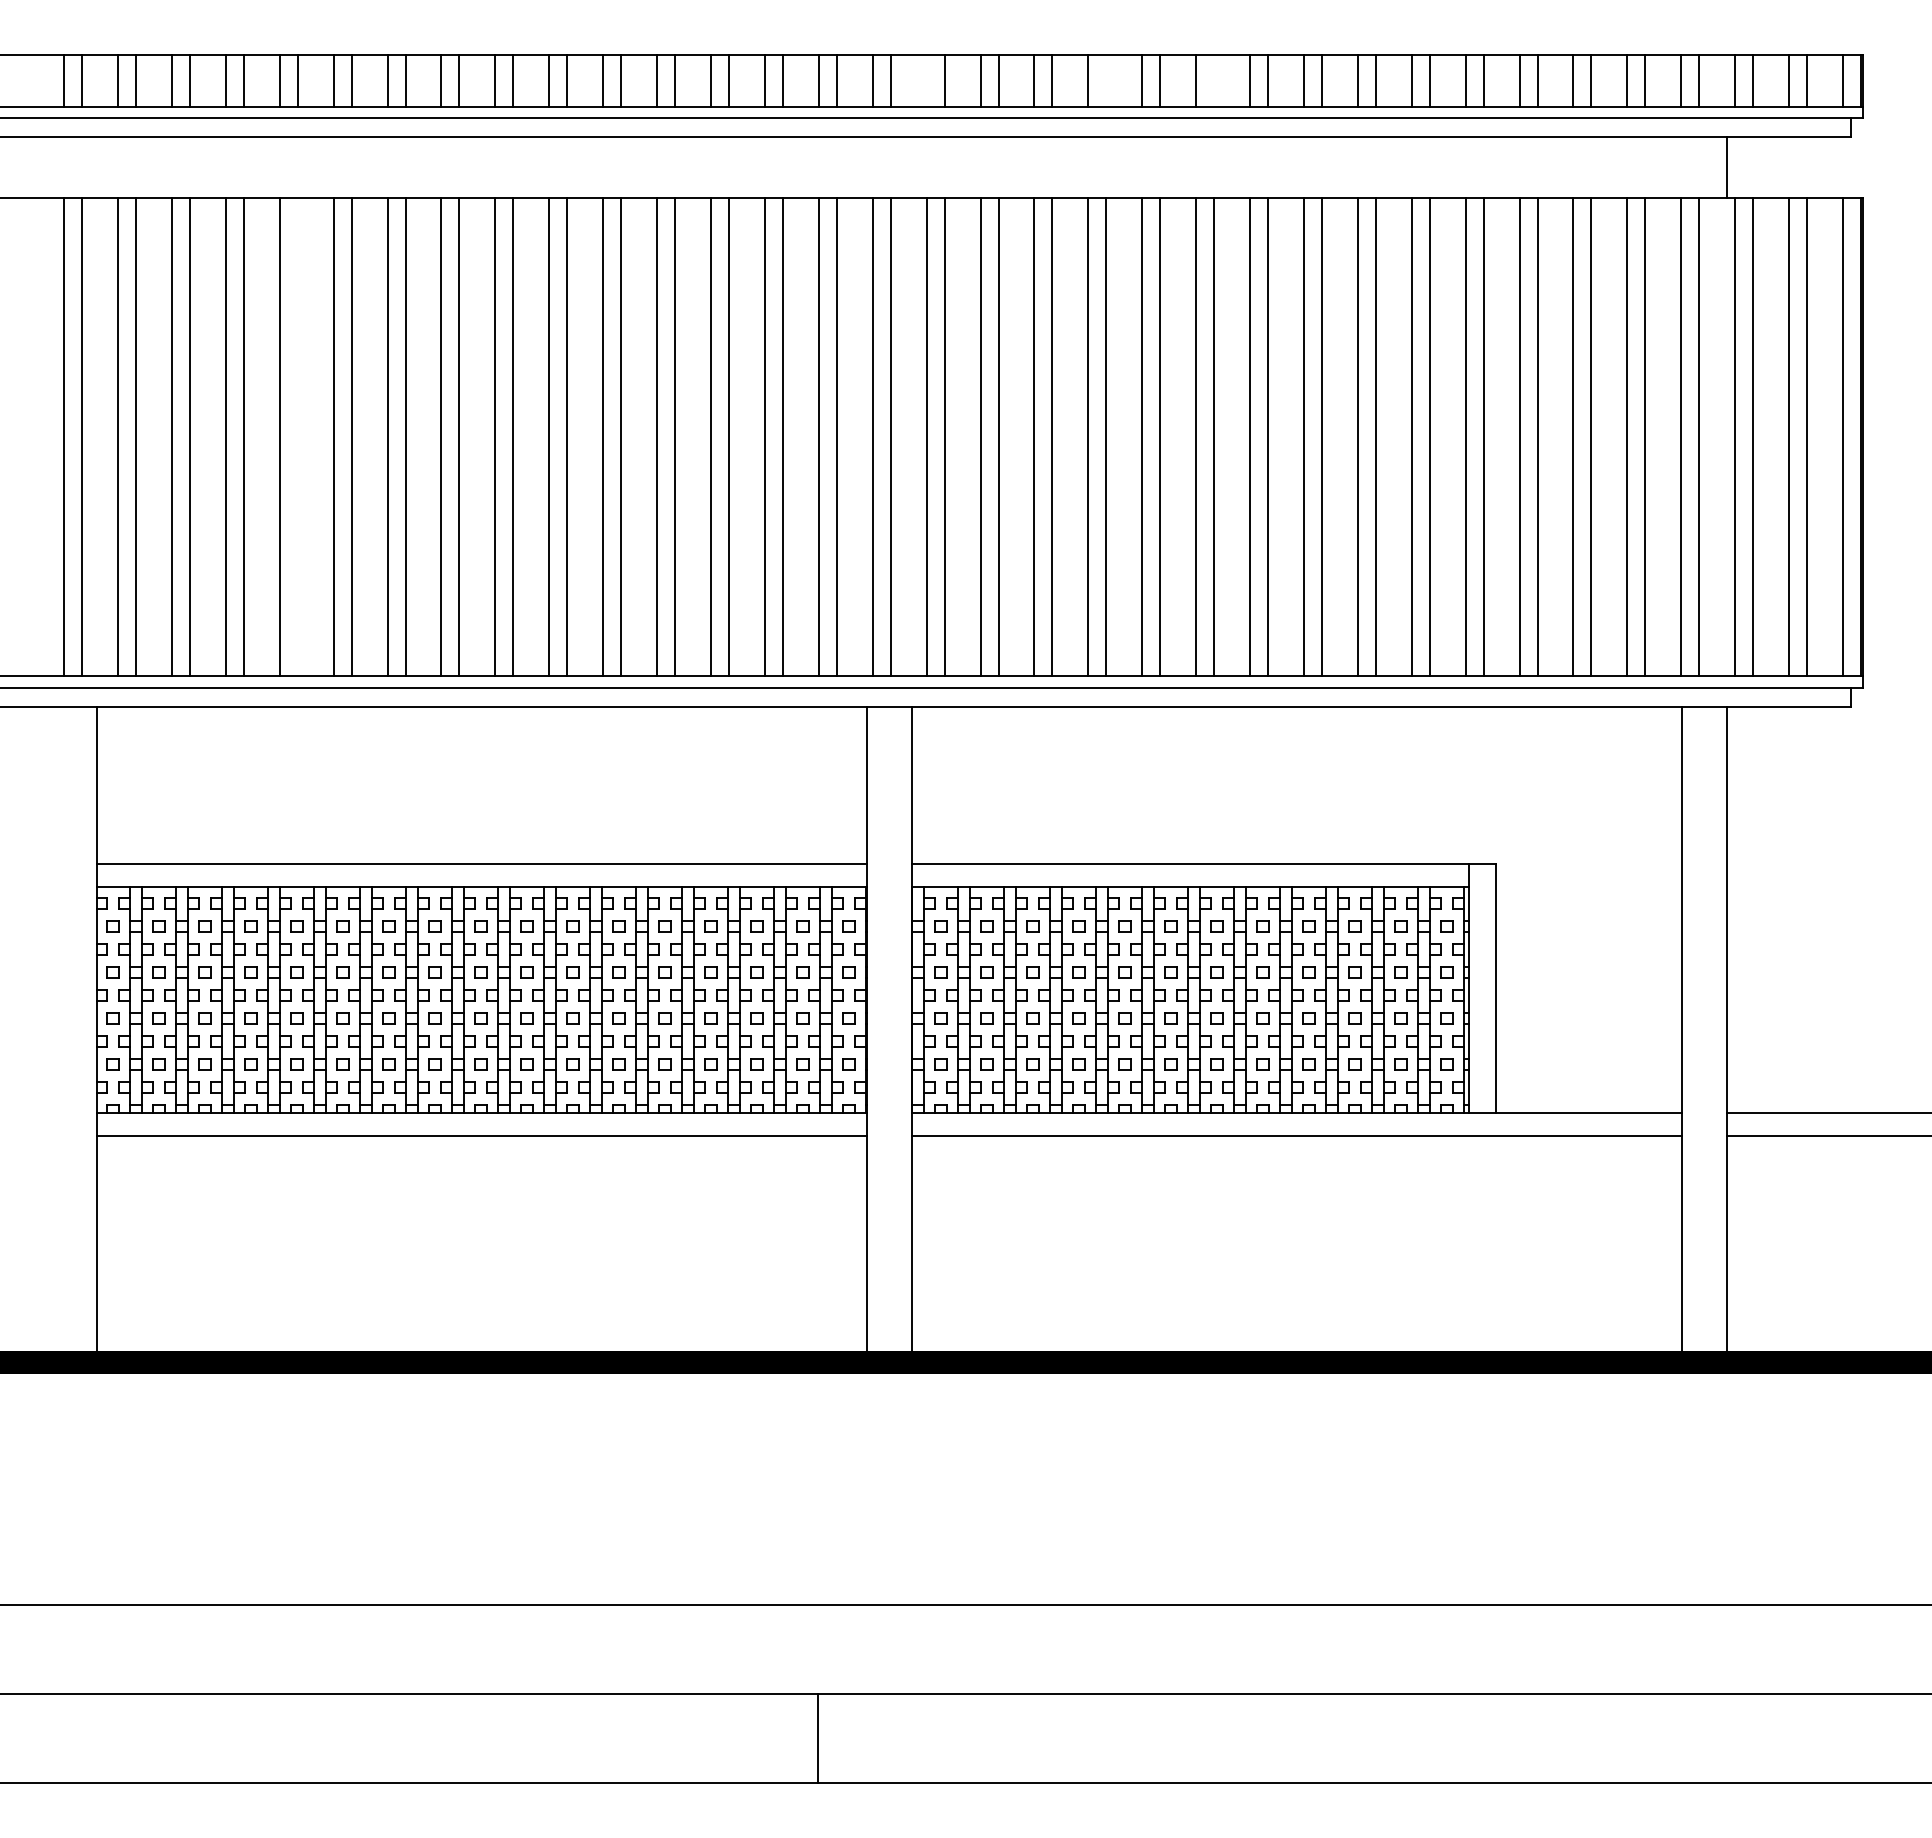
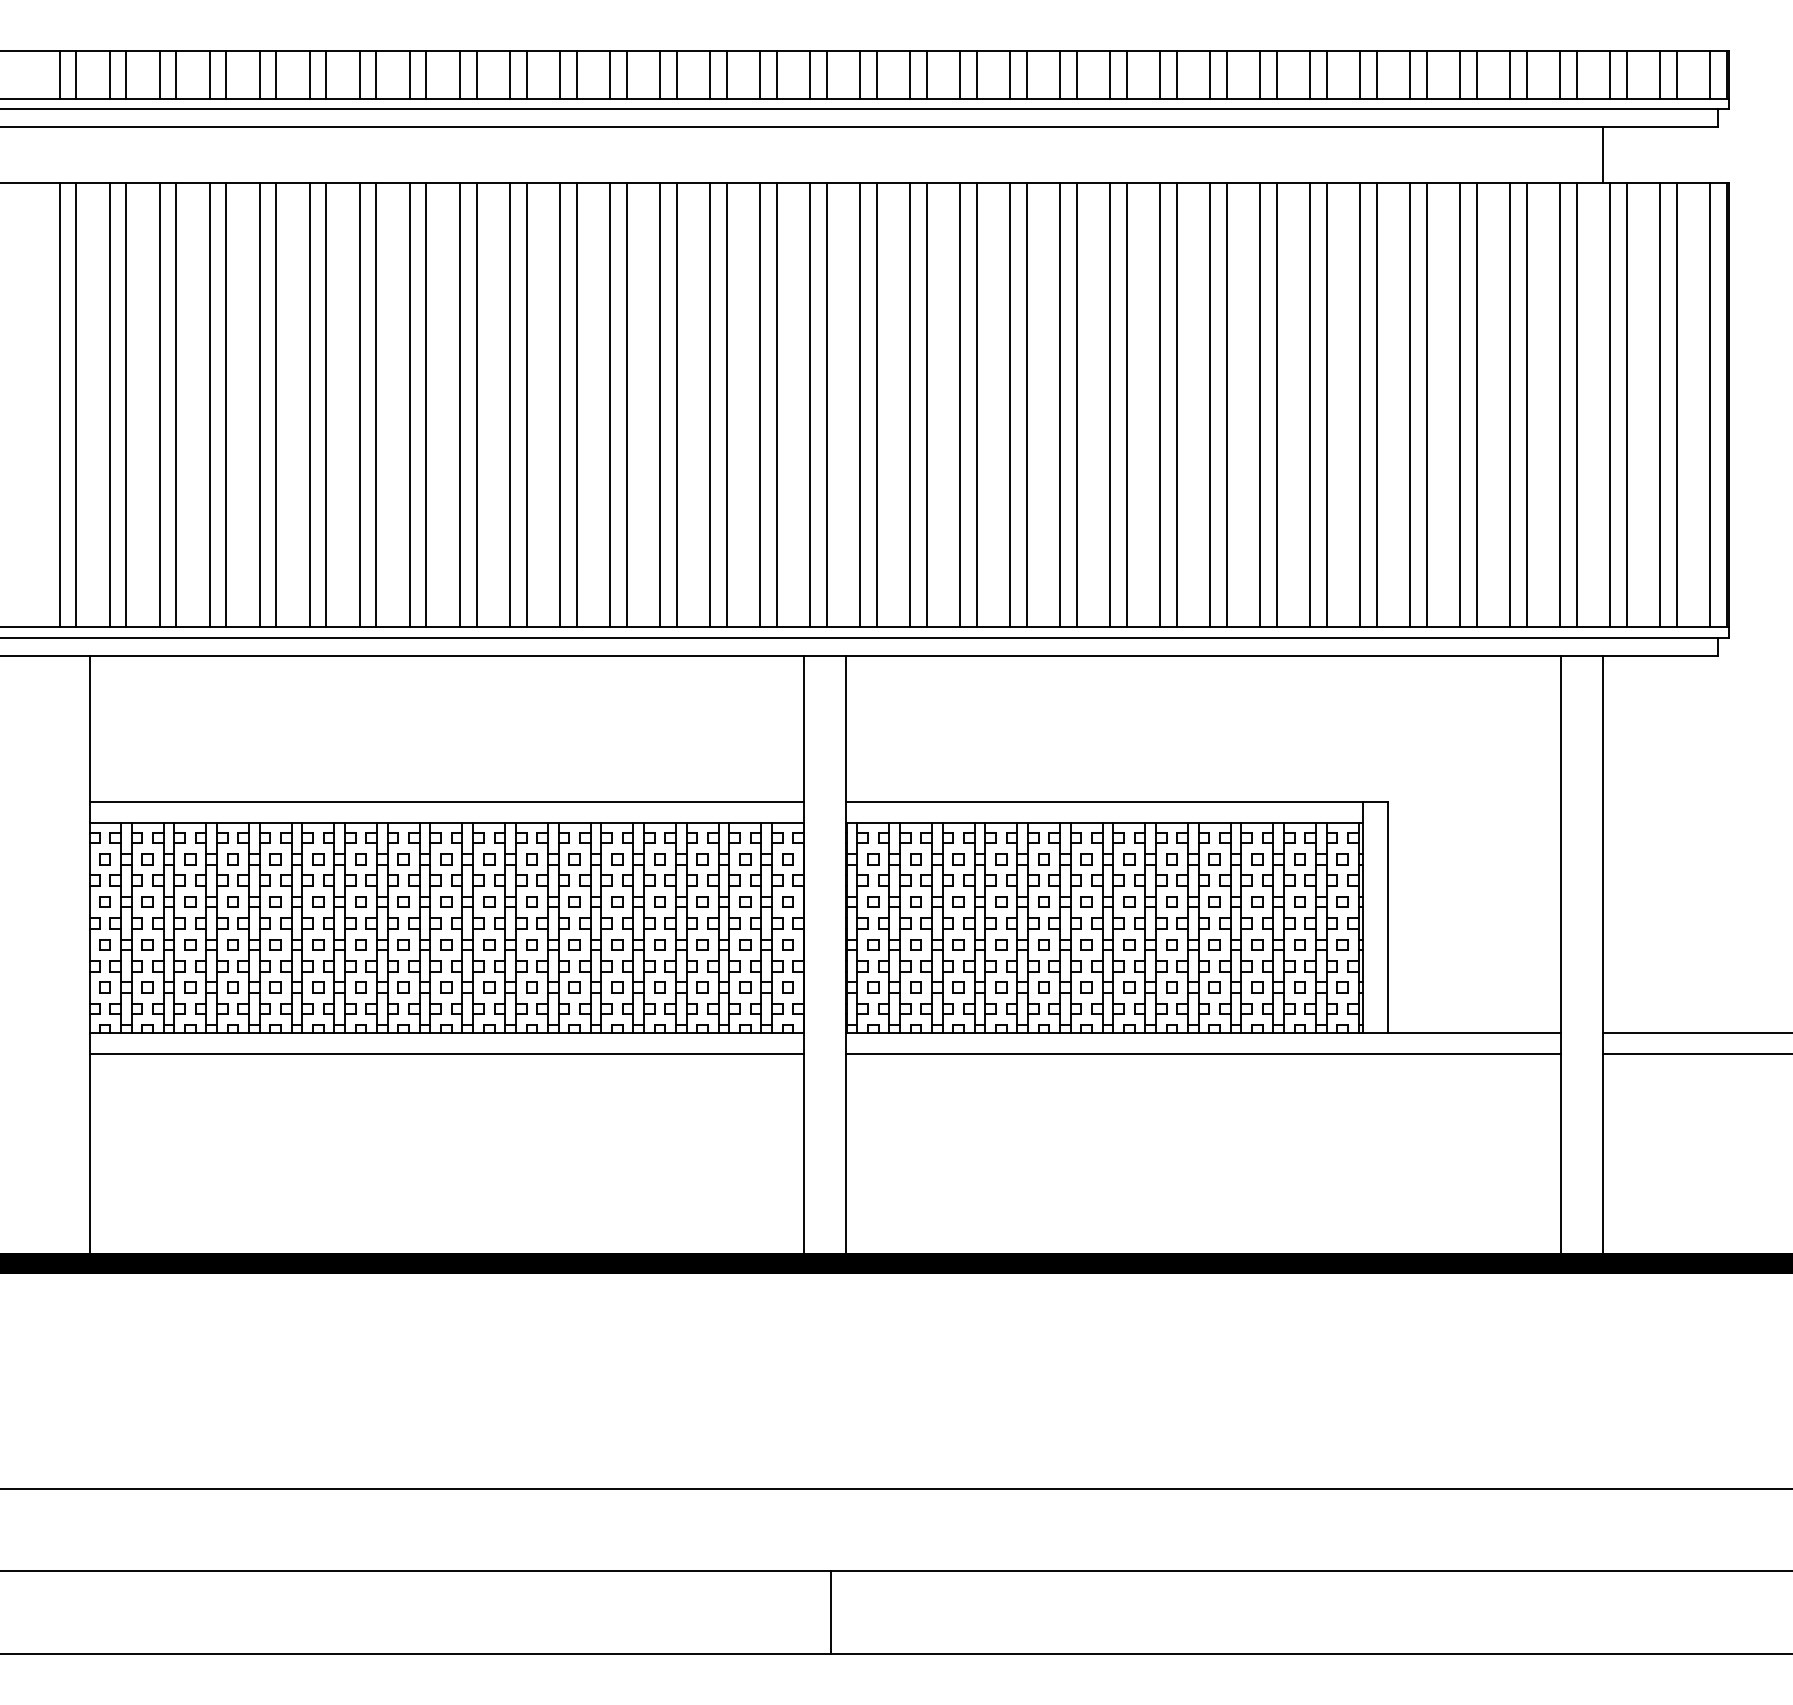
line: (926, 80) -> (859, 74), added
line: (1106, 80) -> (1026, 74), added
line: (1214, 80) -> (1127, 74), added
line: (297, 436) -> (276, 404), added
line: (818, 1737) -> (831, 1611), moved

